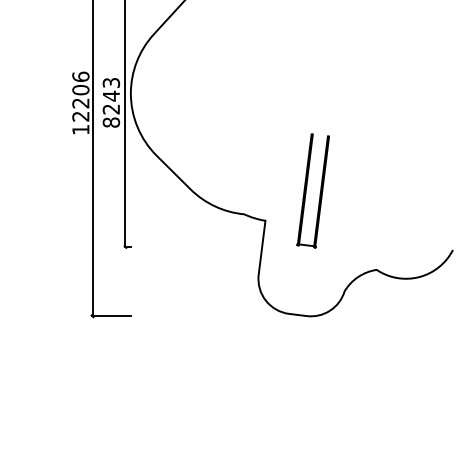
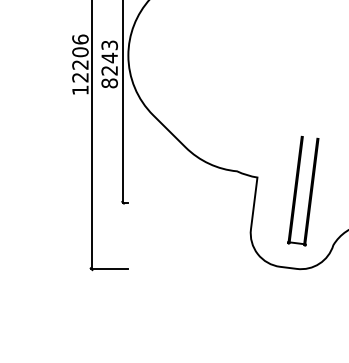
part: (312, 190) -> (302, 190), moved

